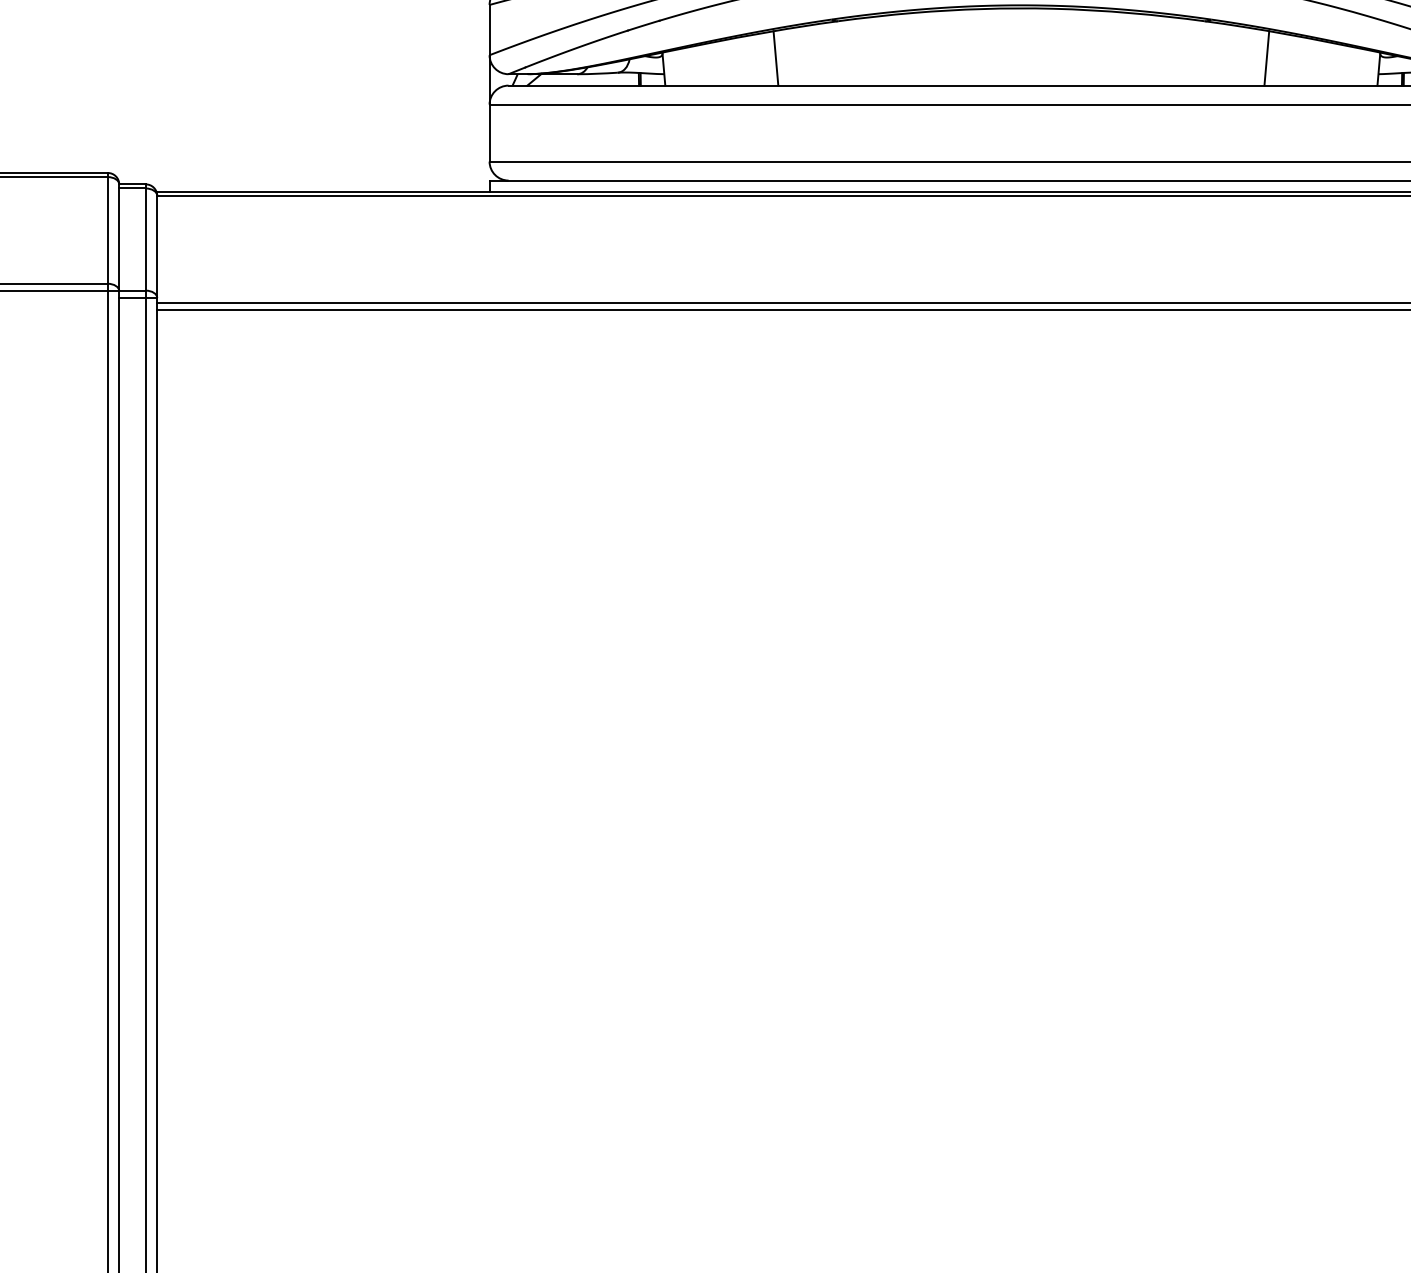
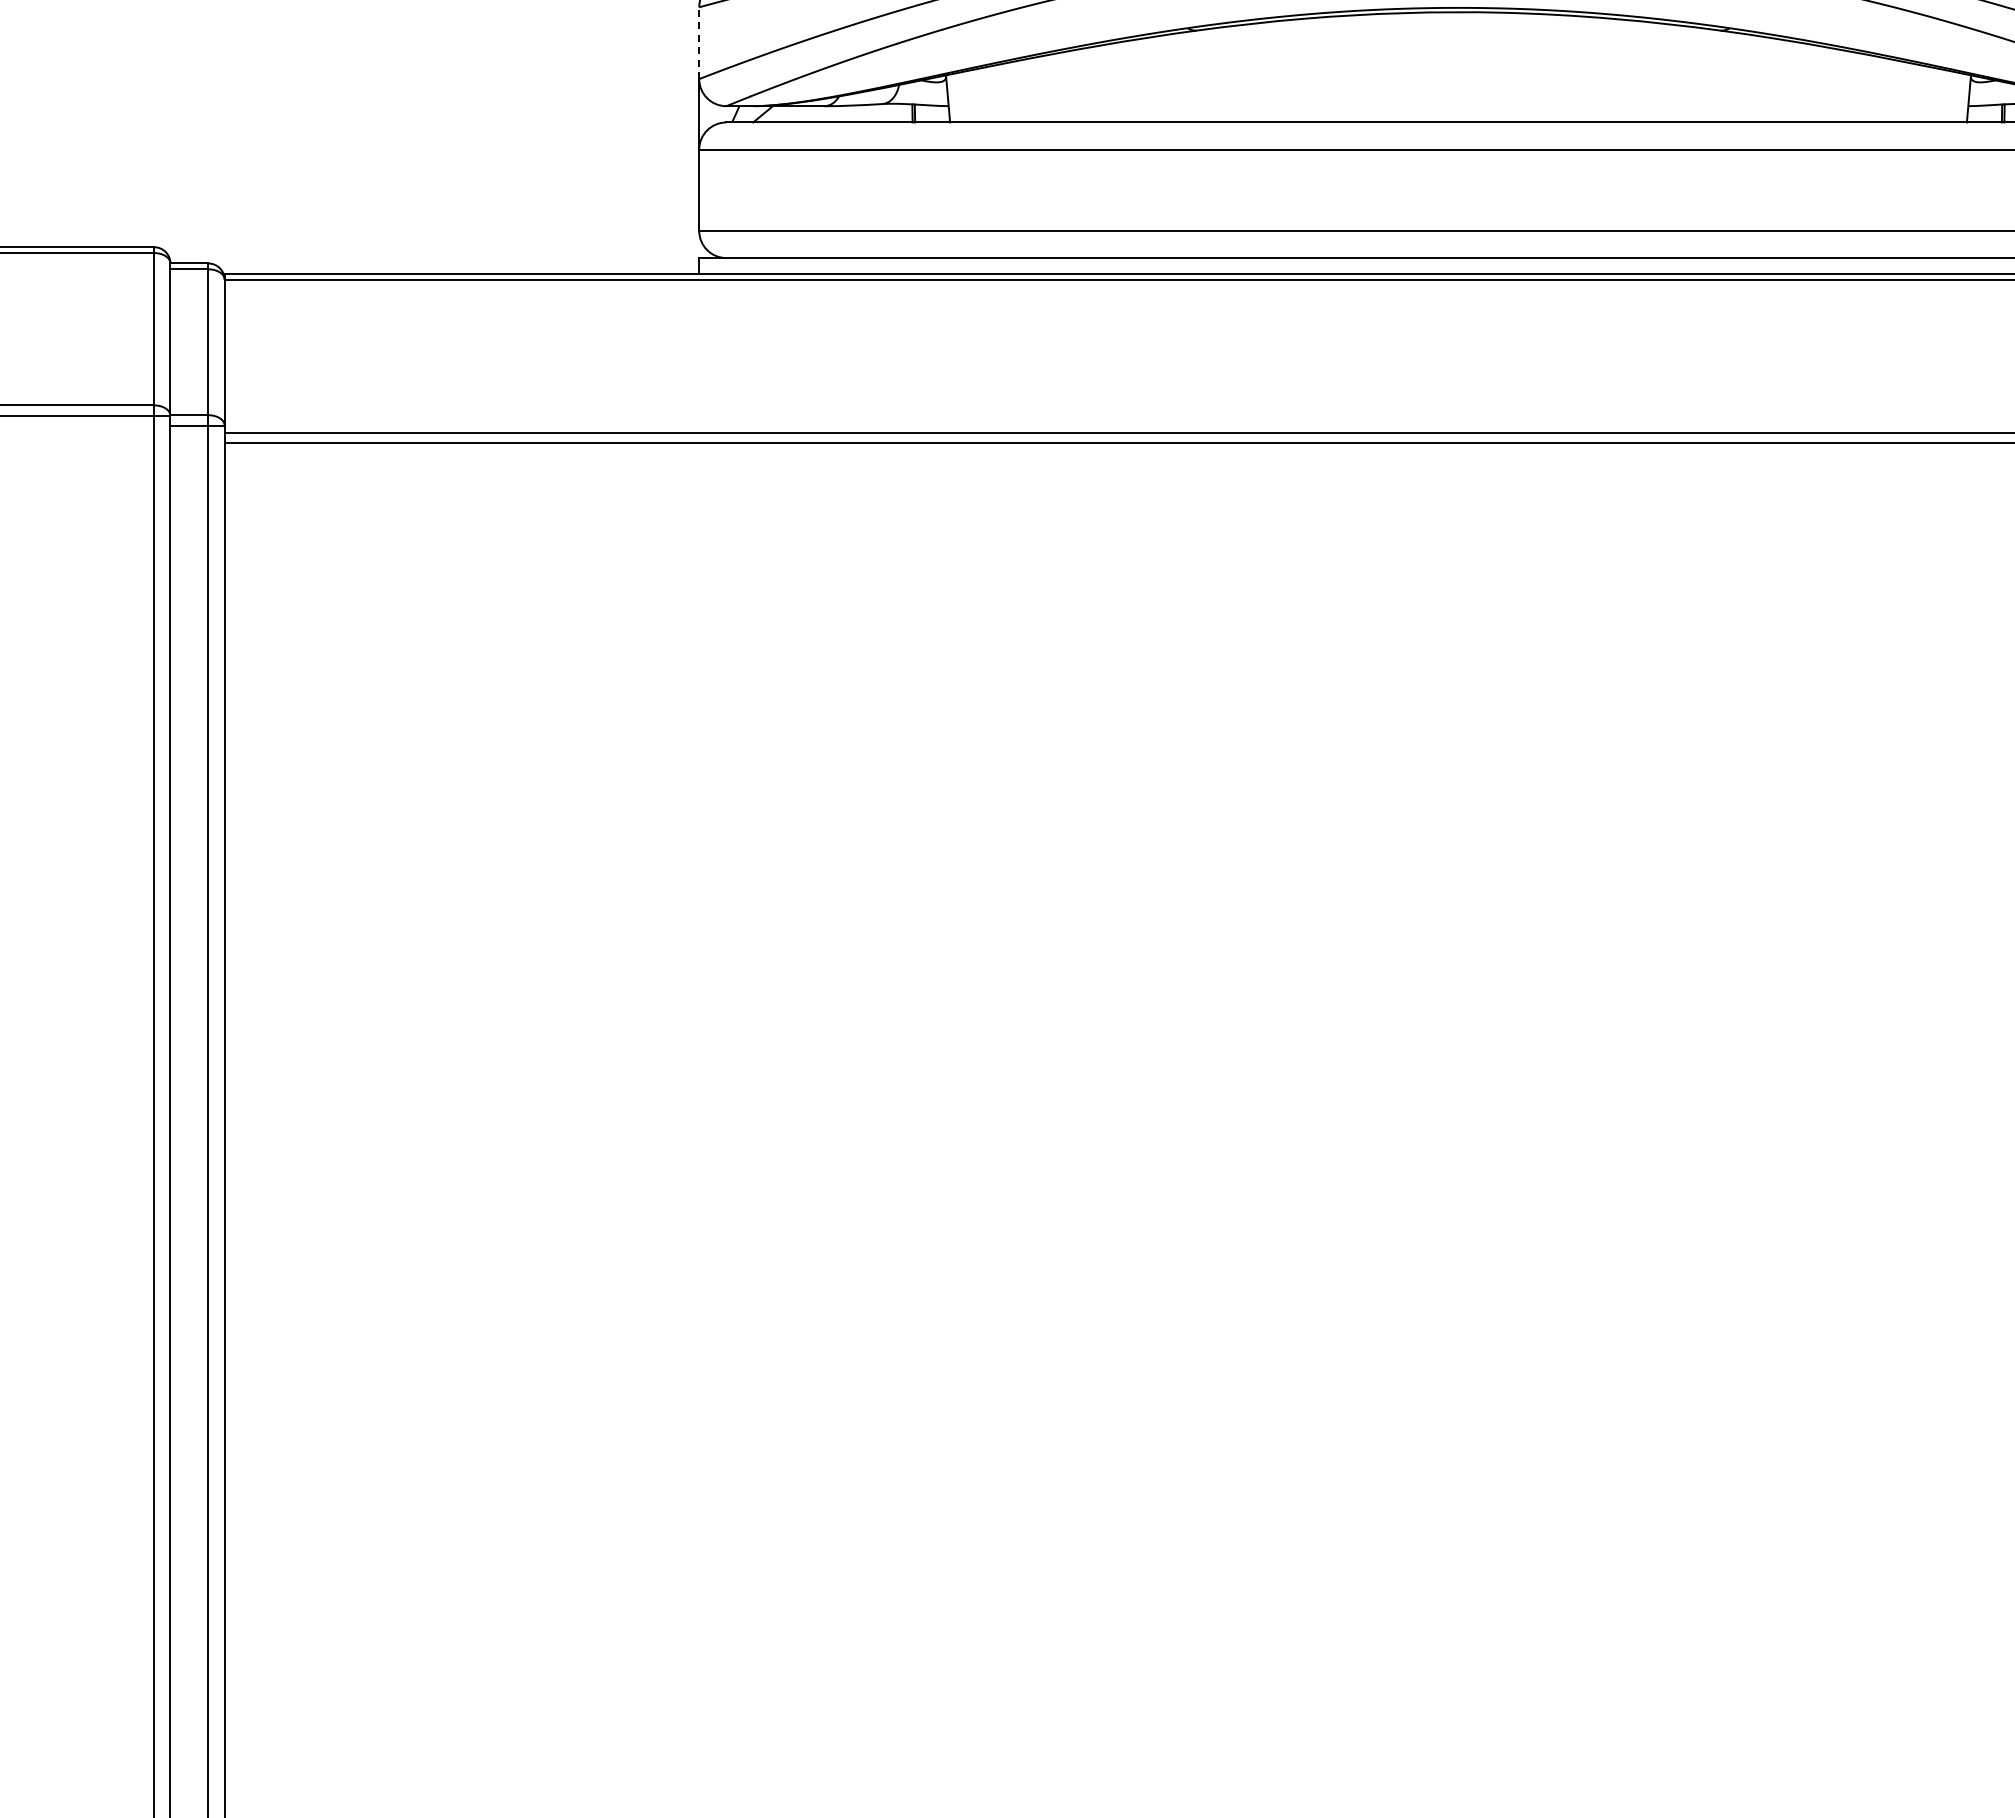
line: (489, 30) -> (699, 43), solid -> dashed
line: (775, 58) -> (1107, 83), removed
line: (1266, 58) -> (1808, 83), removed

